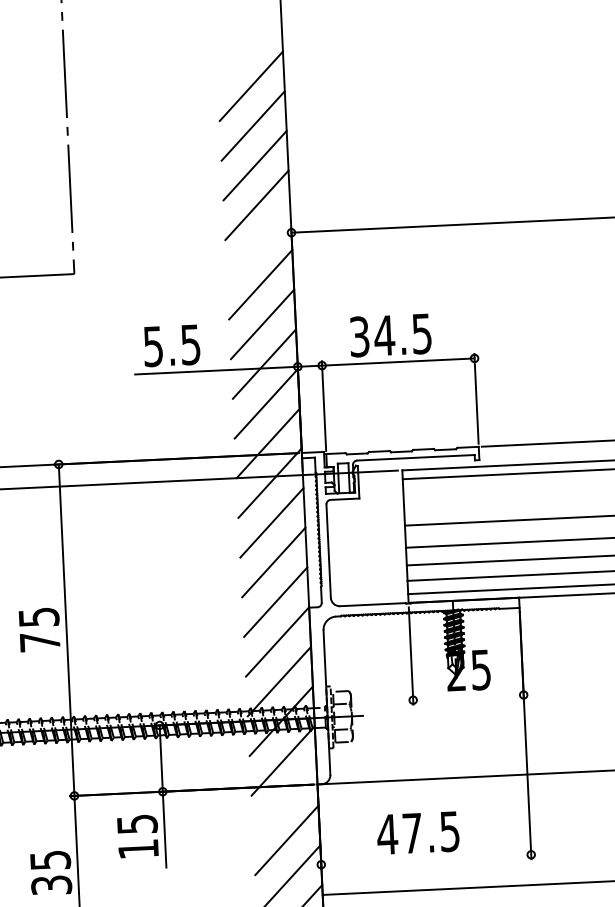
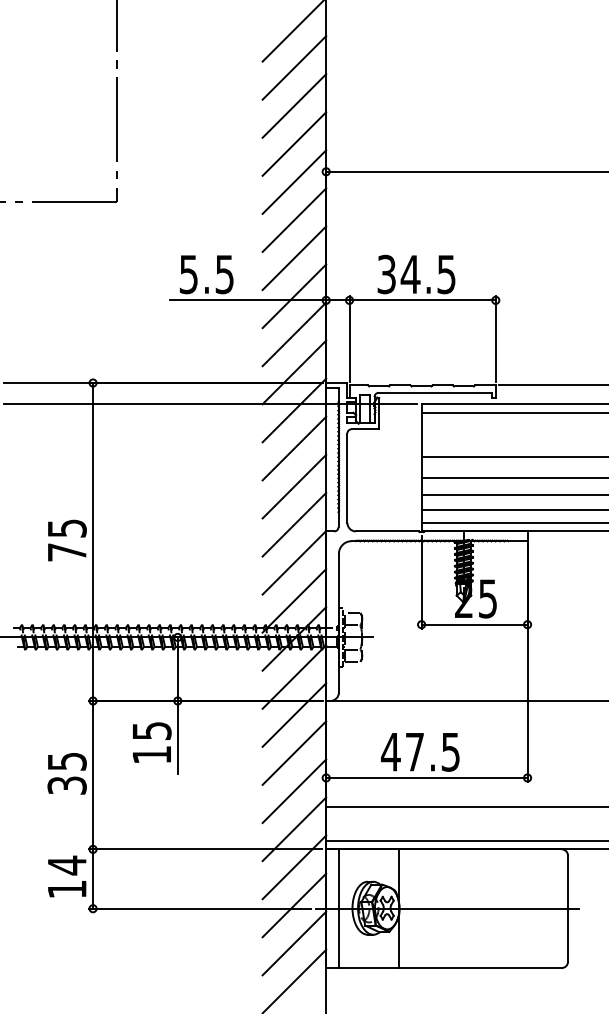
line: (258, 244) -> (294, 181), added
line: (468, 697) -> (474, 624), added
line: (285, 800) -> (294, 714), added
line: (425, 859) -> (426, 777), added

